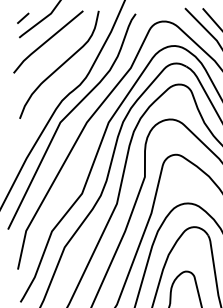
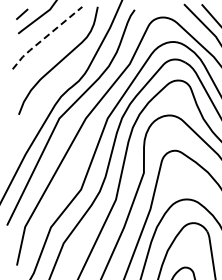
line: (46, 41) -> (45, 37), solid -> dashed

